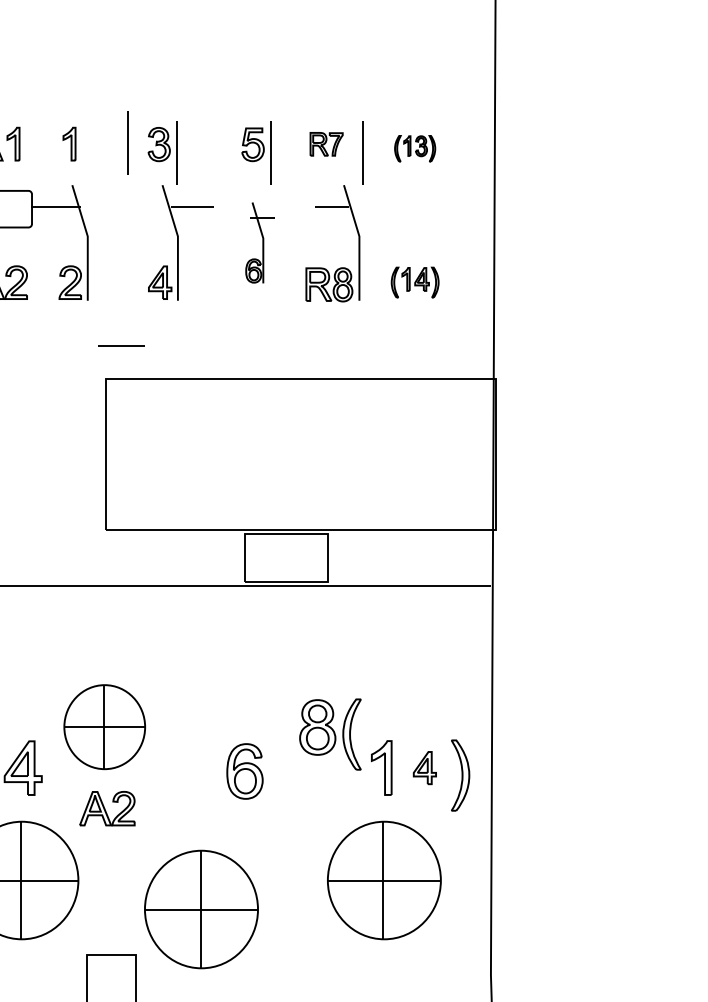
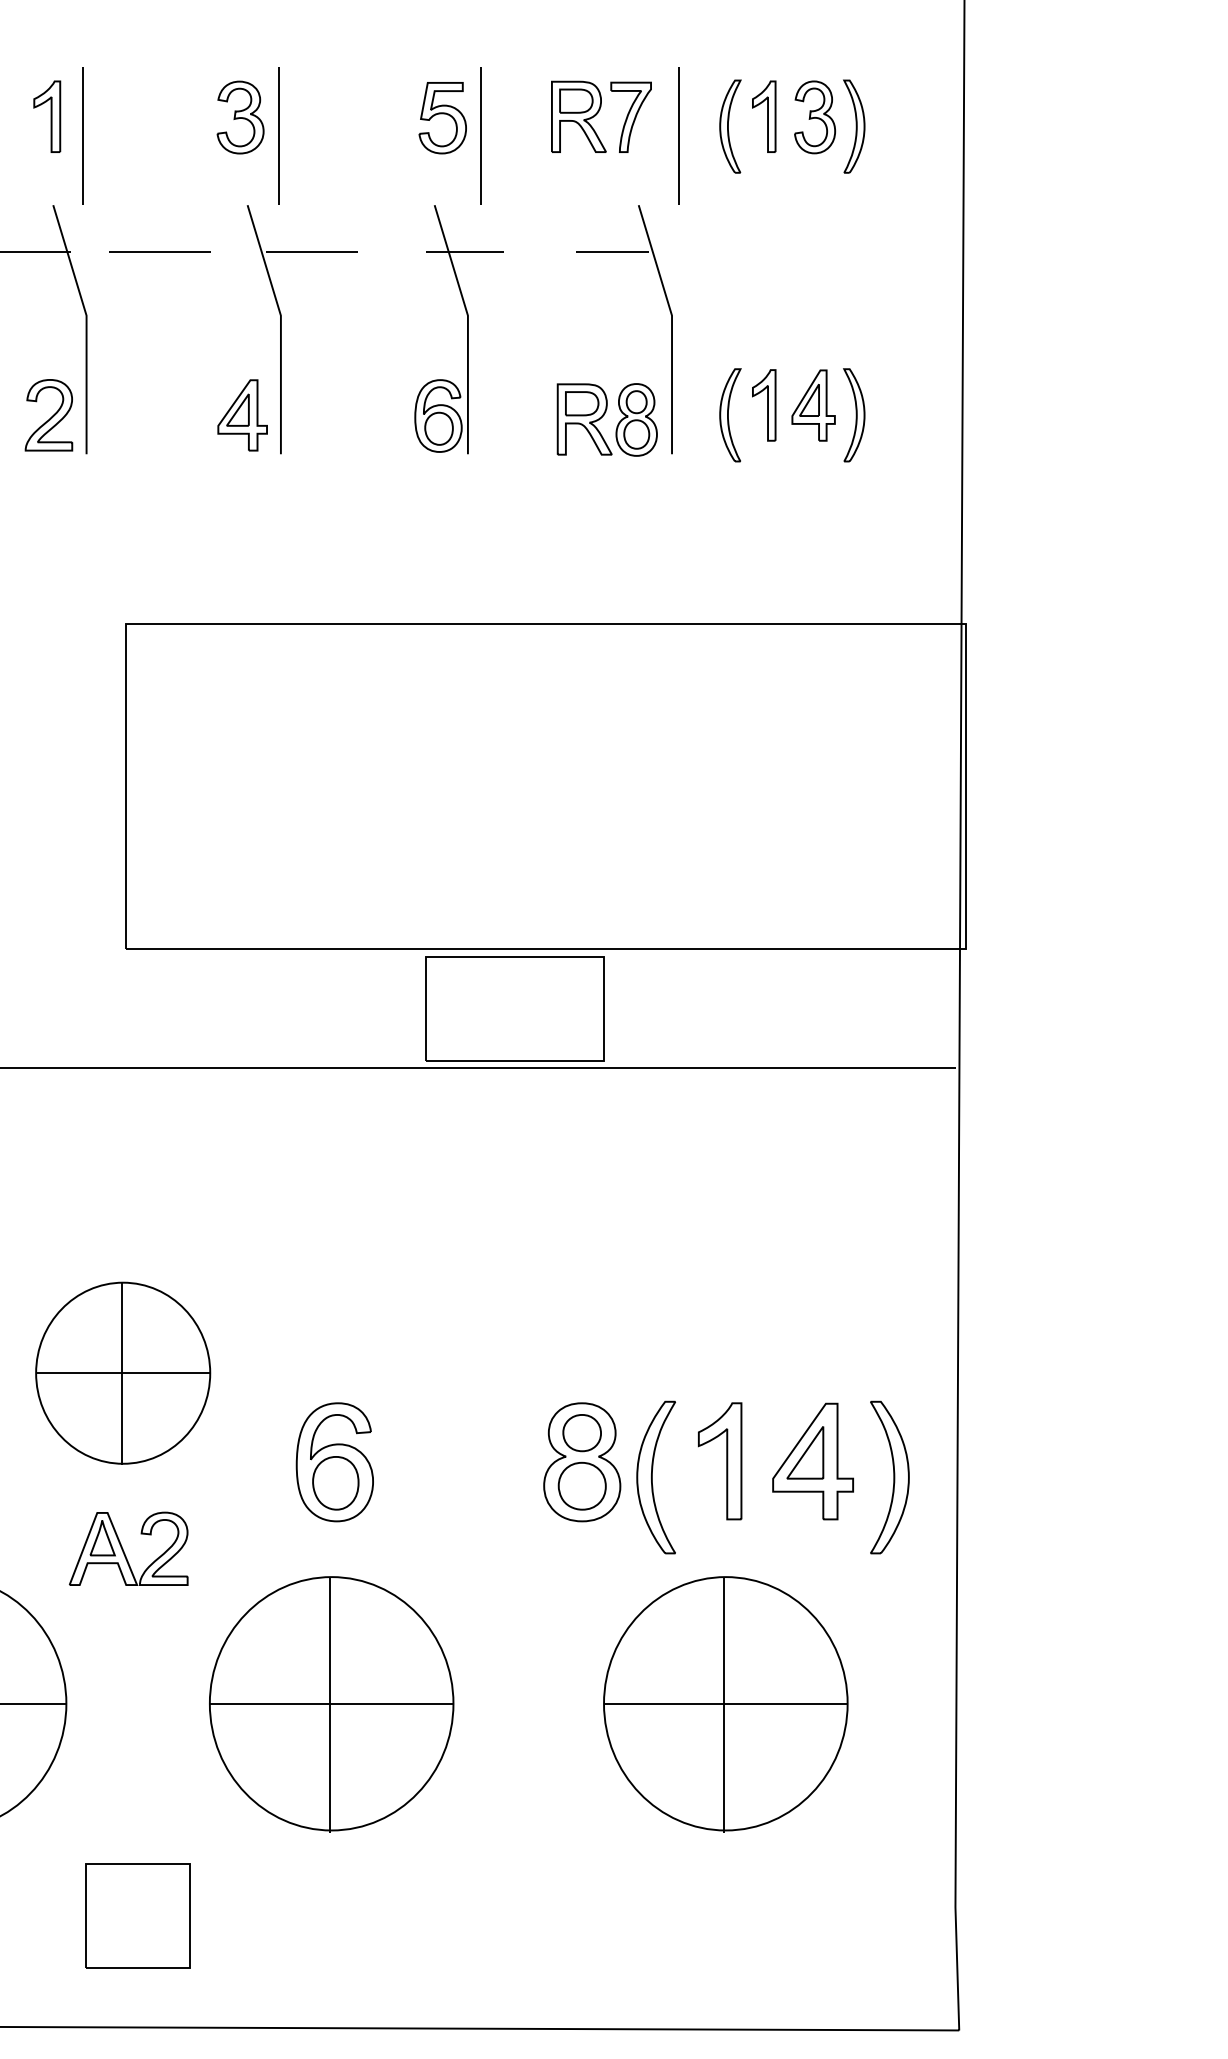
line: (127, 142) -> (81, 134), moved
part: (326, 144) -> (601, 117), size x1.43
part: (414, 148) -> (790, 126), size x1.67
part: (259, 242) -> (456, 328), size x1.43
part: (414, 282) -> (790, 414), size x1.43
line: (121, 345) -> (159, 251), moved
part: (330, 734) -> (609, 1477), moved
part: (424, 767) -> (812, 1460), size x1.67
part: (244, 771) -> (333, 1462), moved
part: (201, 909) -> (331, 1703), moved

